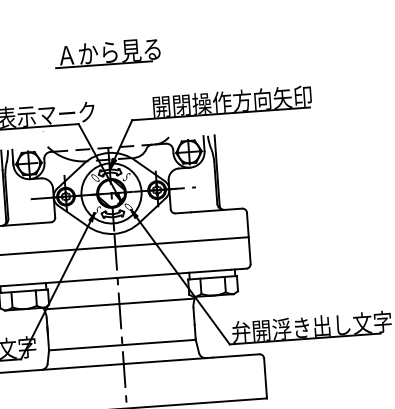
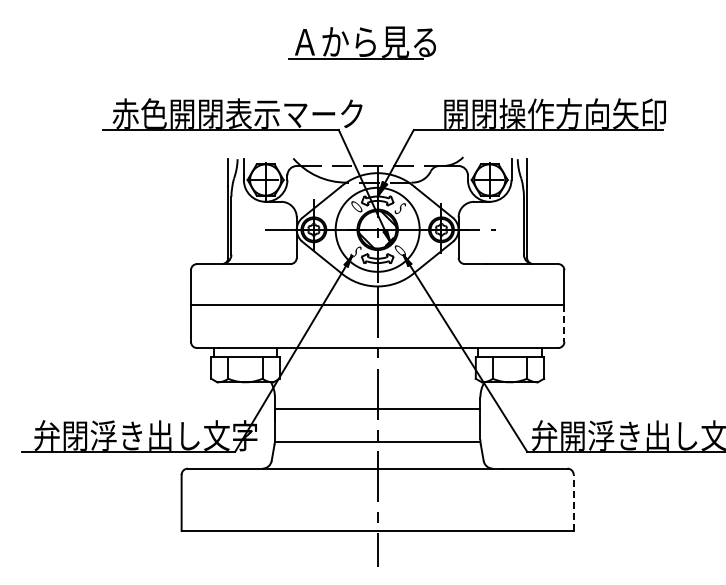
part: (107, 52) -> (361, 42), moved
line: (249, 250) -> (564, 323), solid -> dashed
line: (119, 303) -> (377, 408), moved
line: (265, 378) -> (573, 502), solid -> dashed

